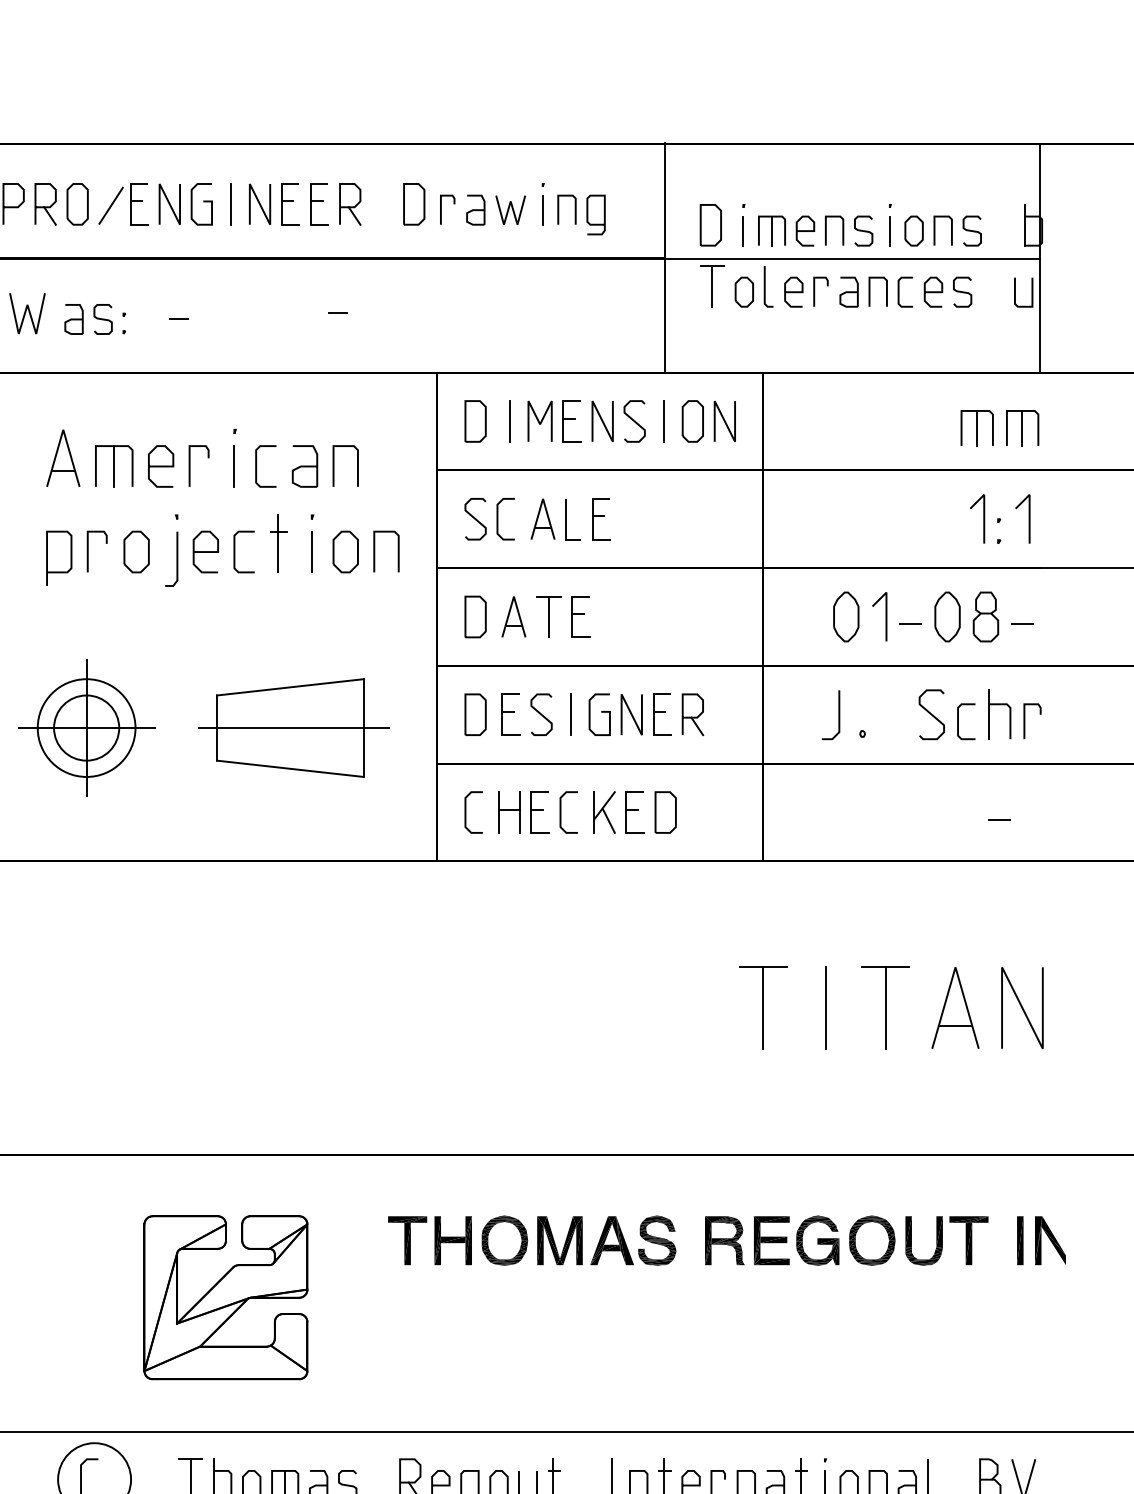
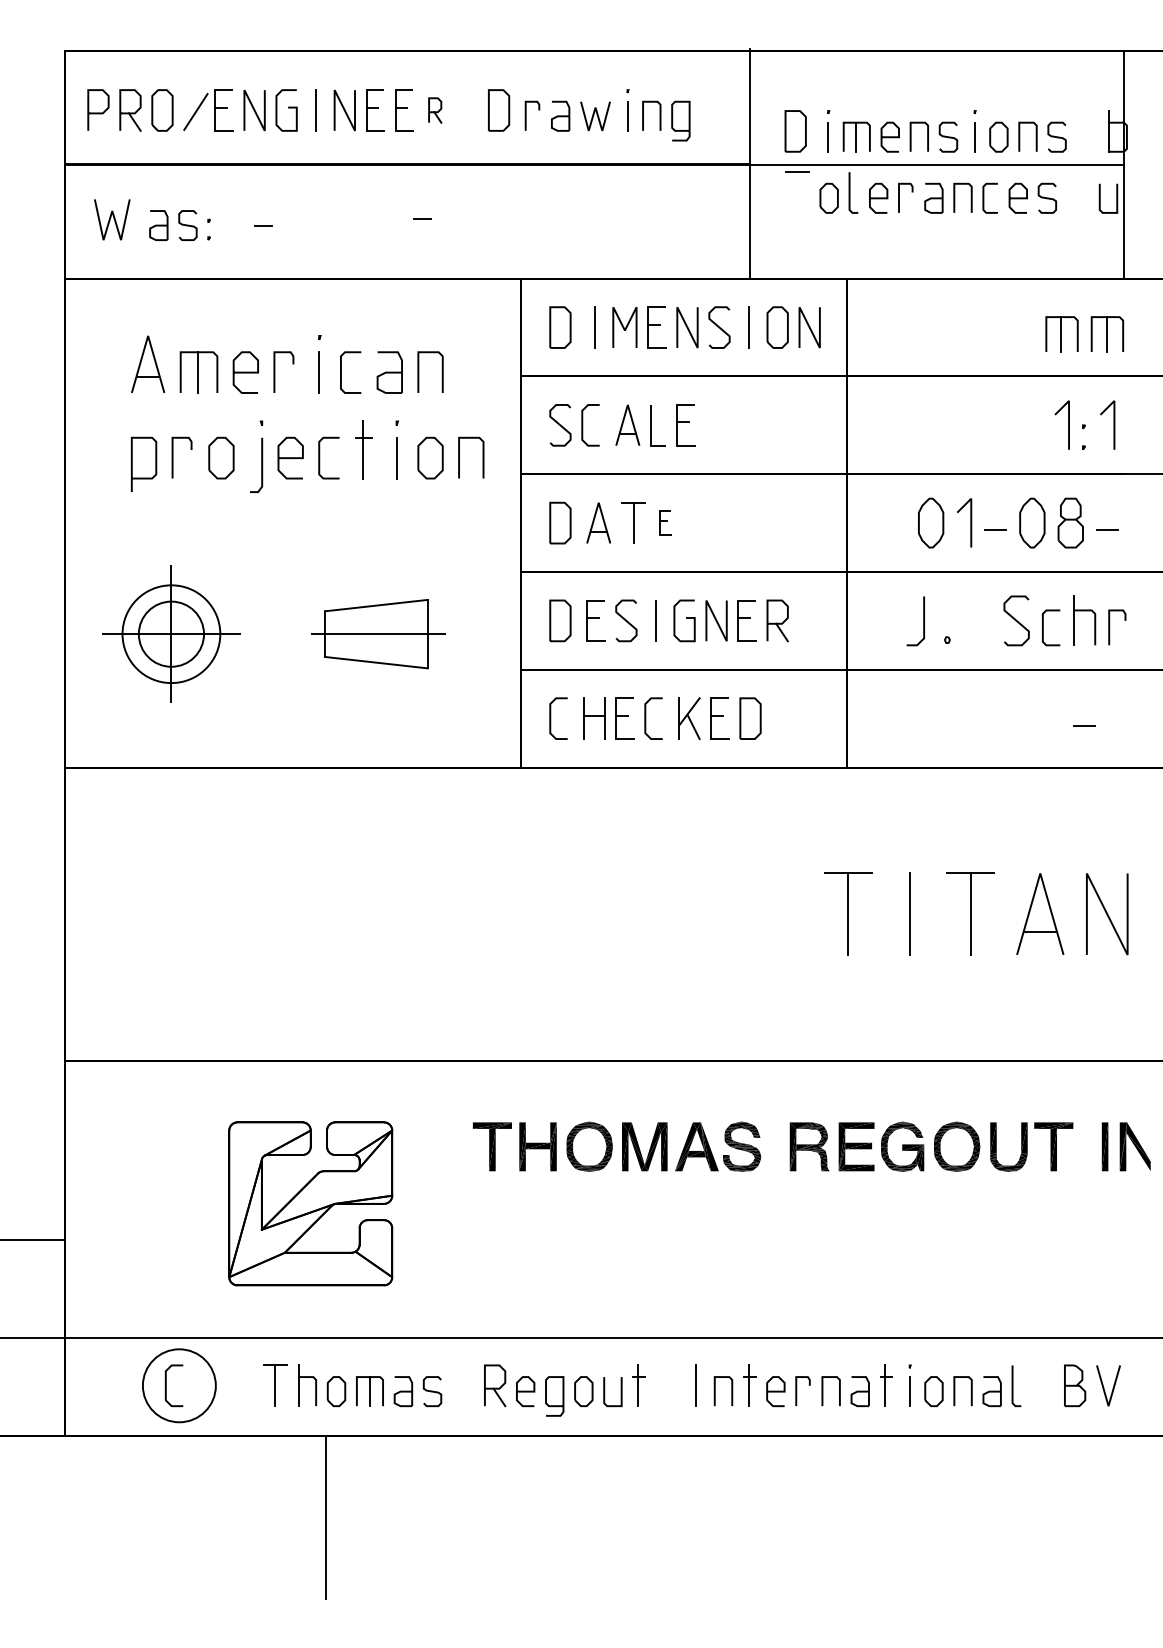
part: (350, 204) -> (435, 110), size x0.6
line: (712, 286) -> (797, 192), removed
part: (580, 616) -> (665, 522), size x0.6
part: (293, 727) -> (378, 633), size x0.7

